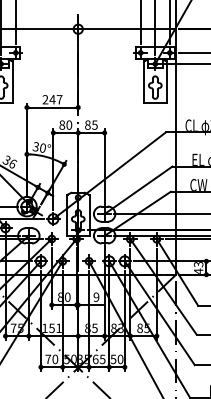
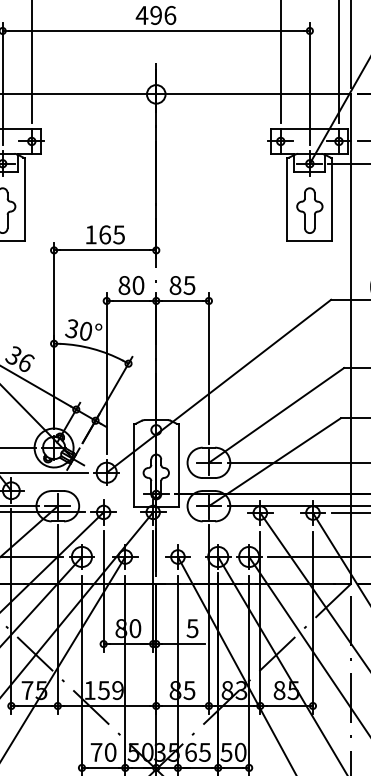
text: (52, 99) -> (104, 234), 247 -> 165
text: (96, 296) -> (192, 627), 9 -> 5
text: (58, 328) -> (116, 690), 151 -> 159

